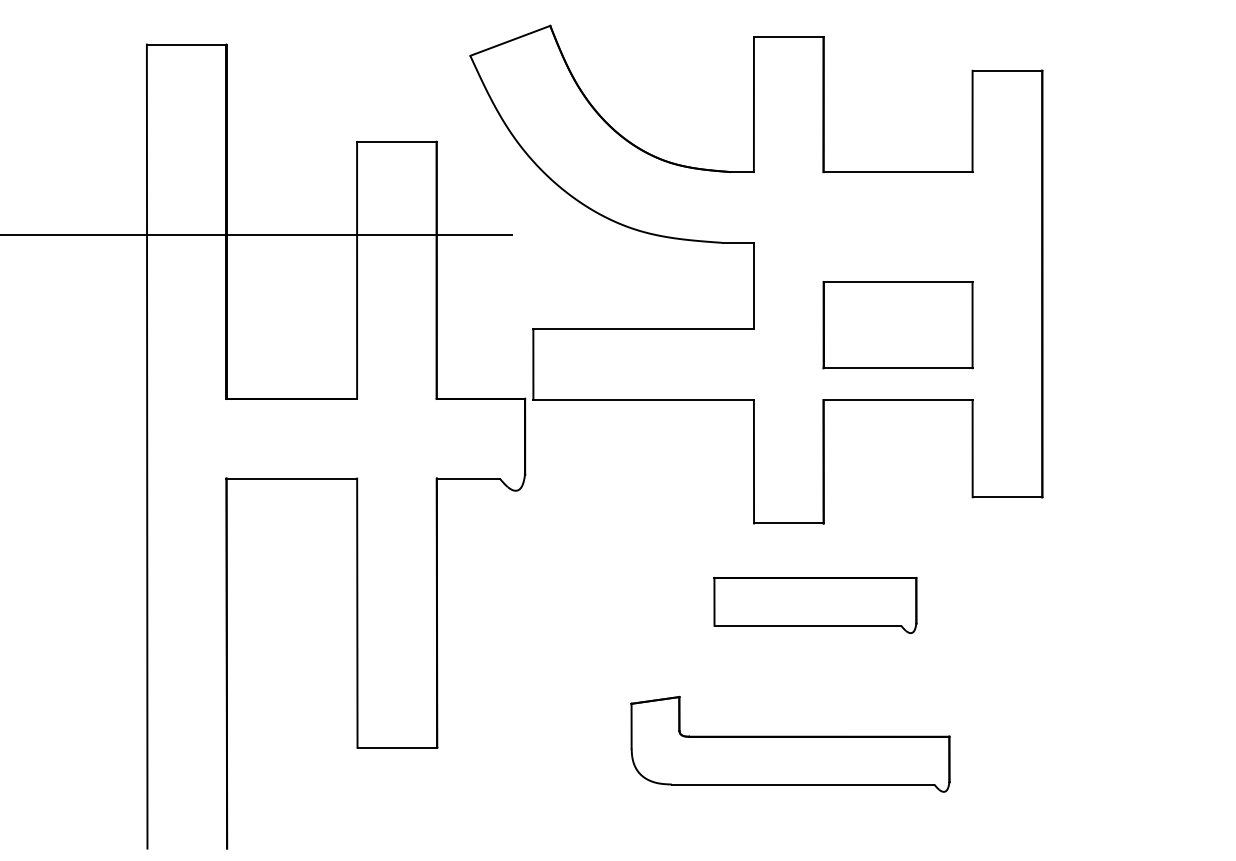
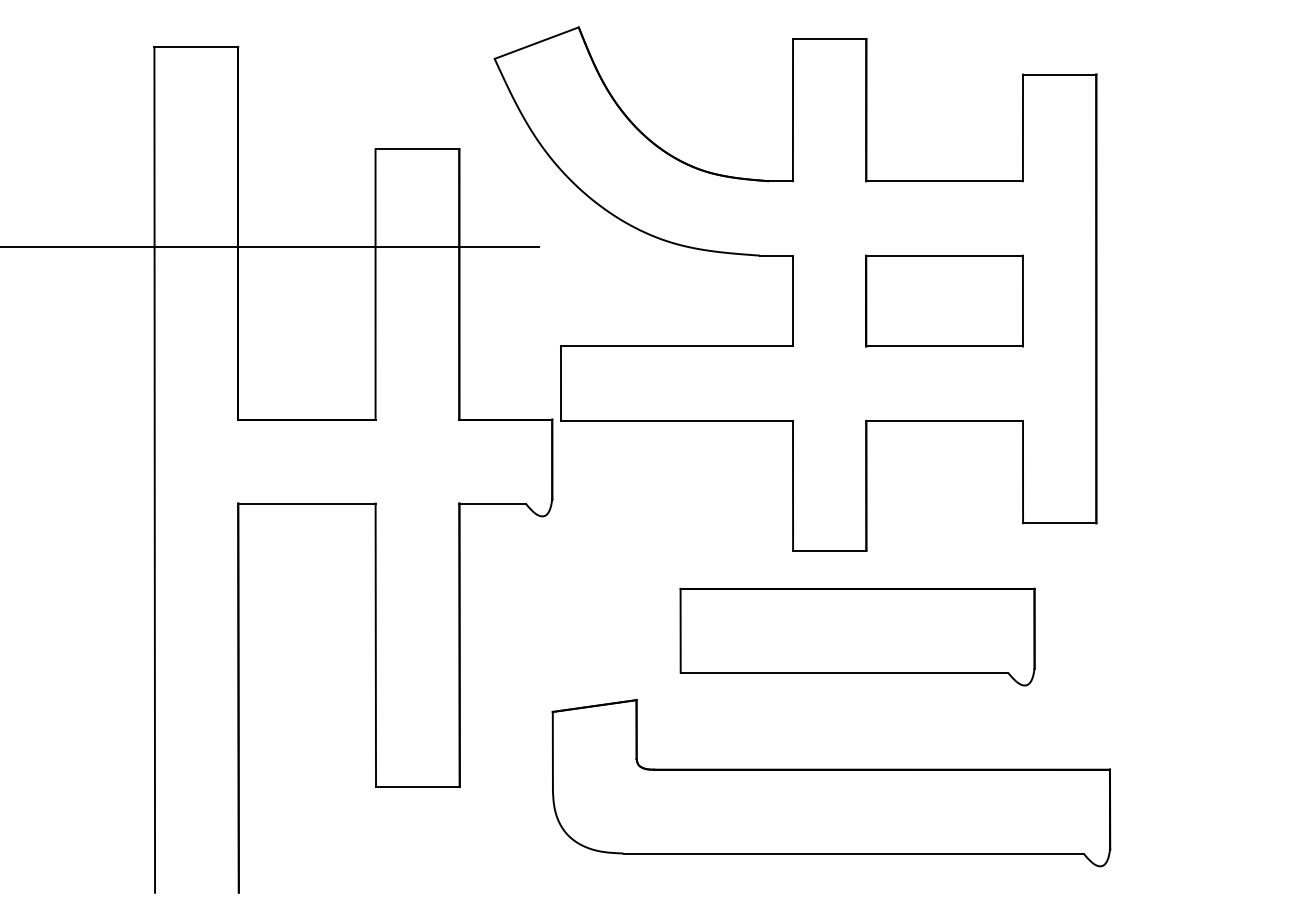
part: (897, 325) -> (944, 301), moved
part: (815, 605) -> (857, 637), size x1.67
part: (790, 744) -> (831, 783), size x1.67

